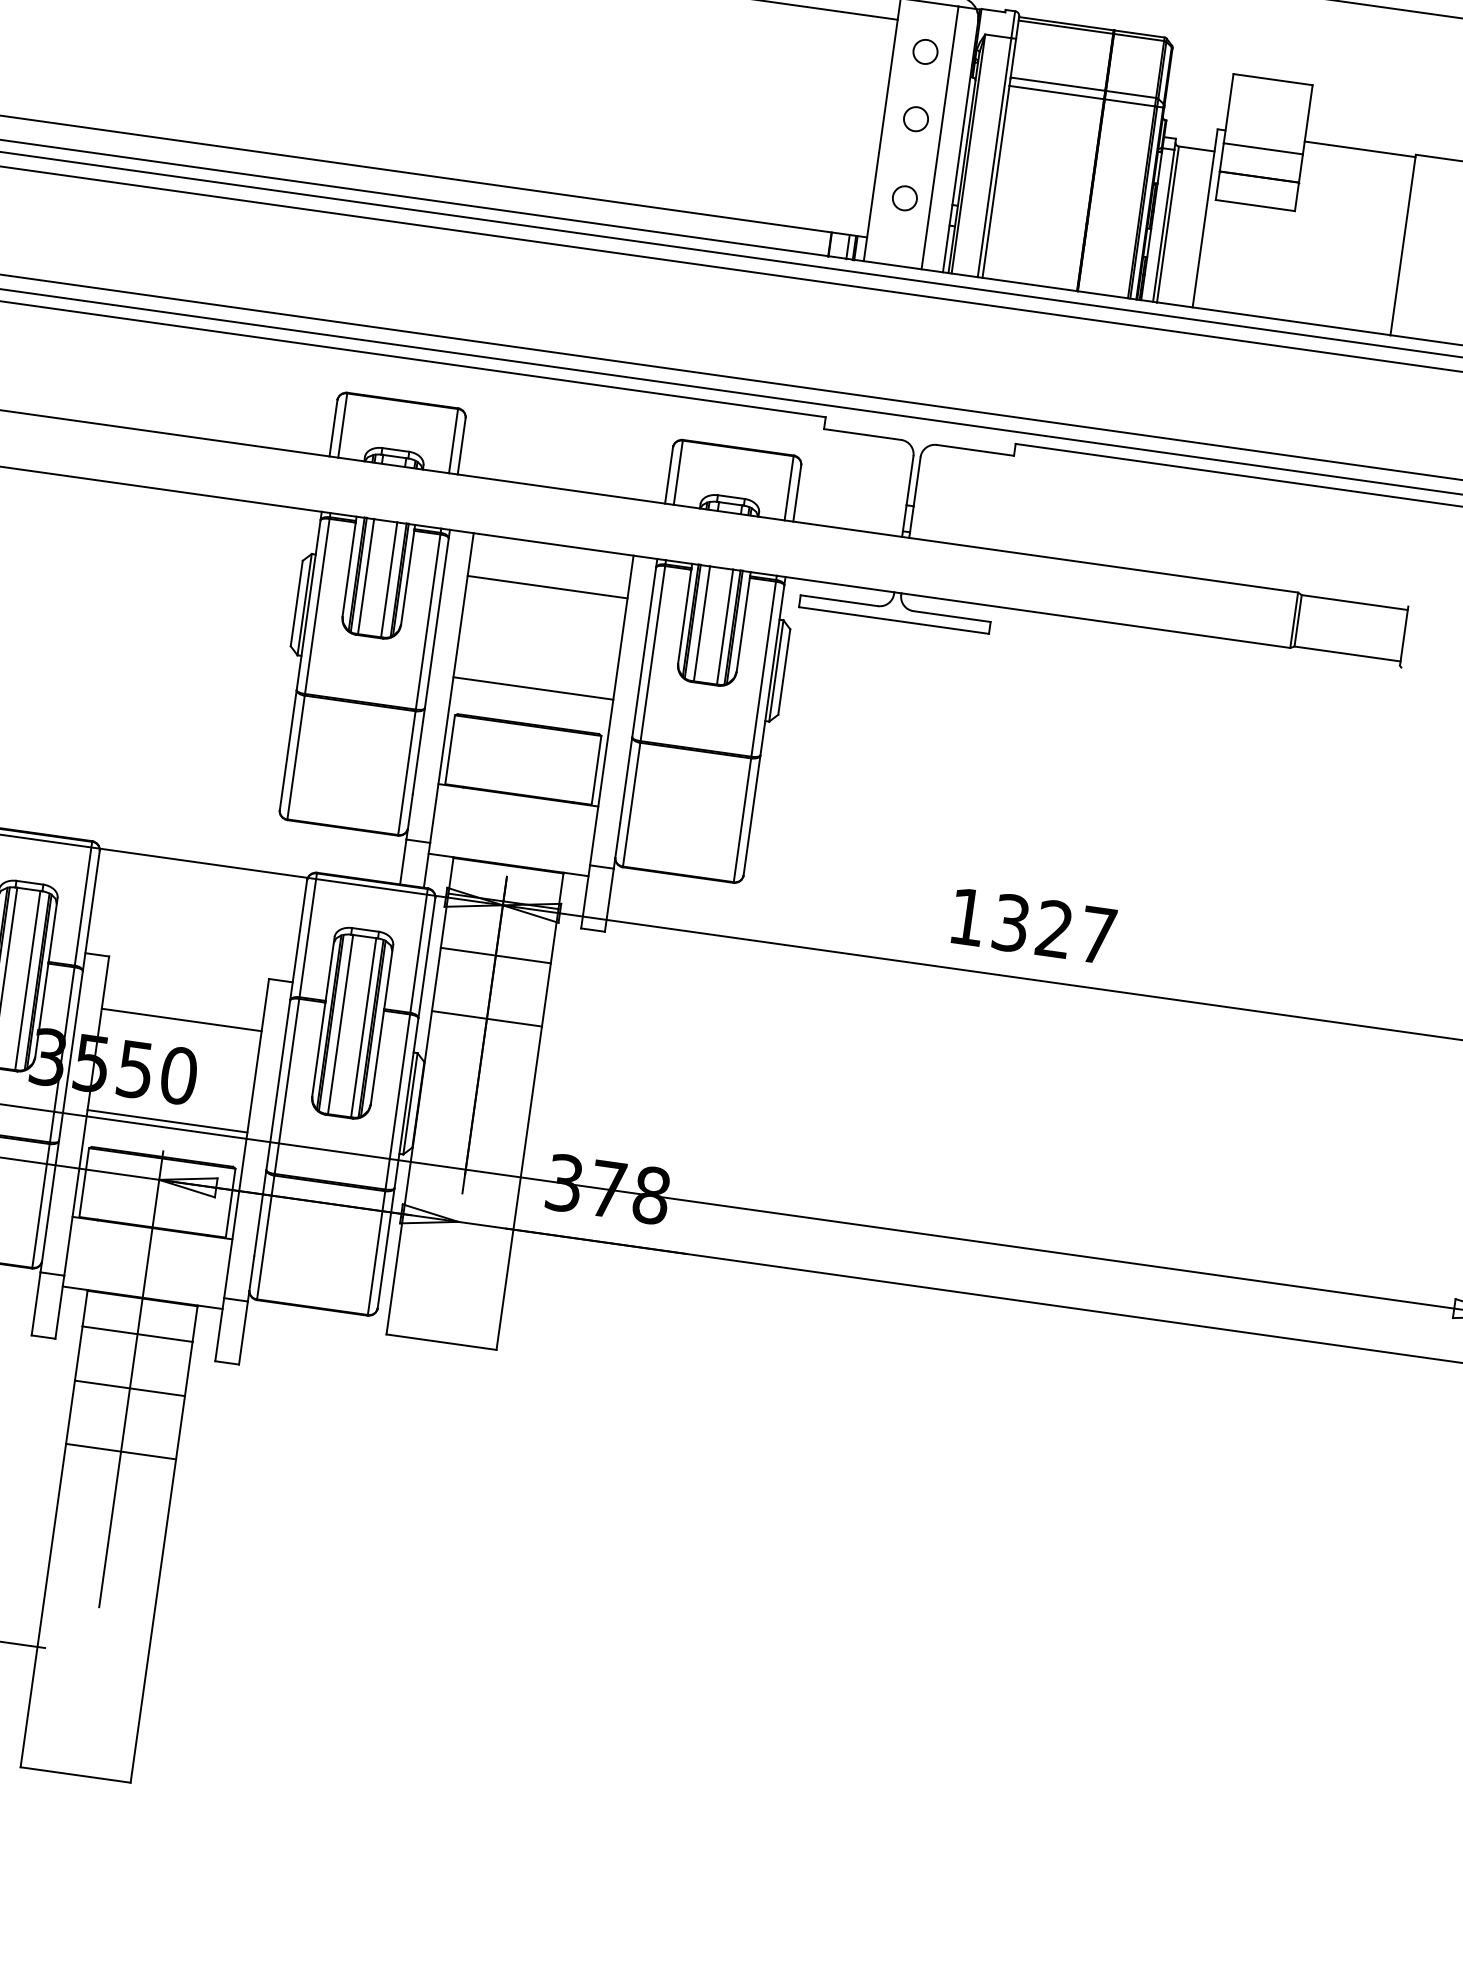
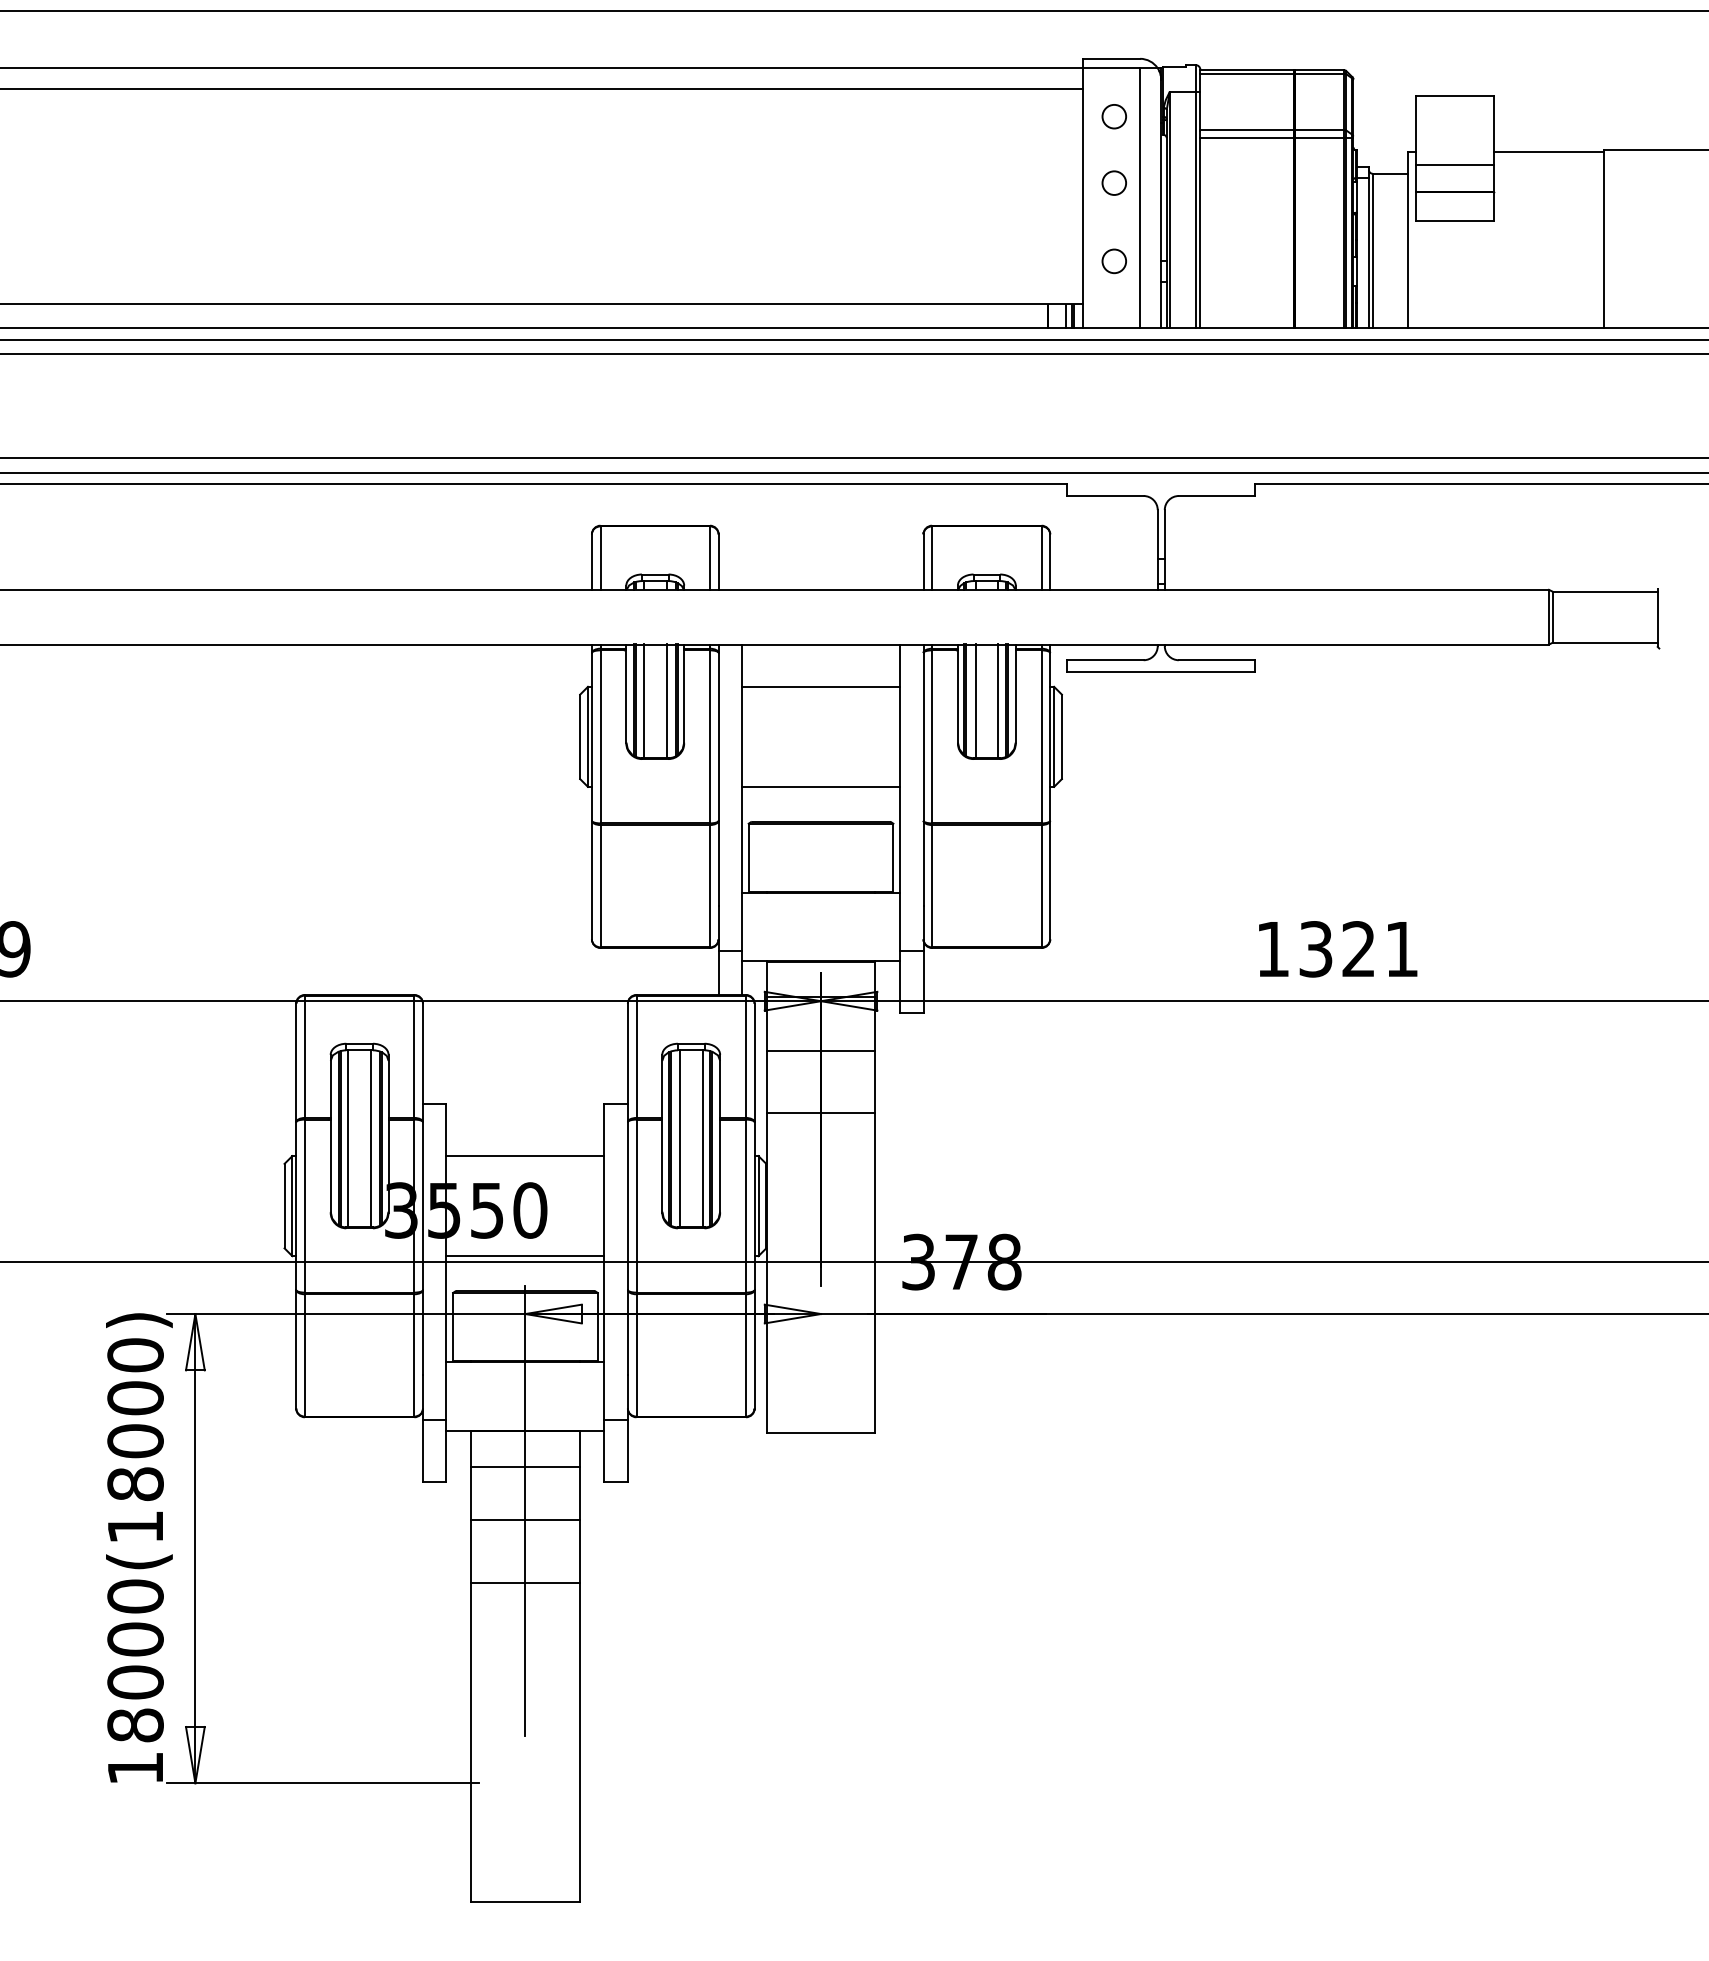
text: (1097, 935) -> (1401, 949), 1327 -> 1321

